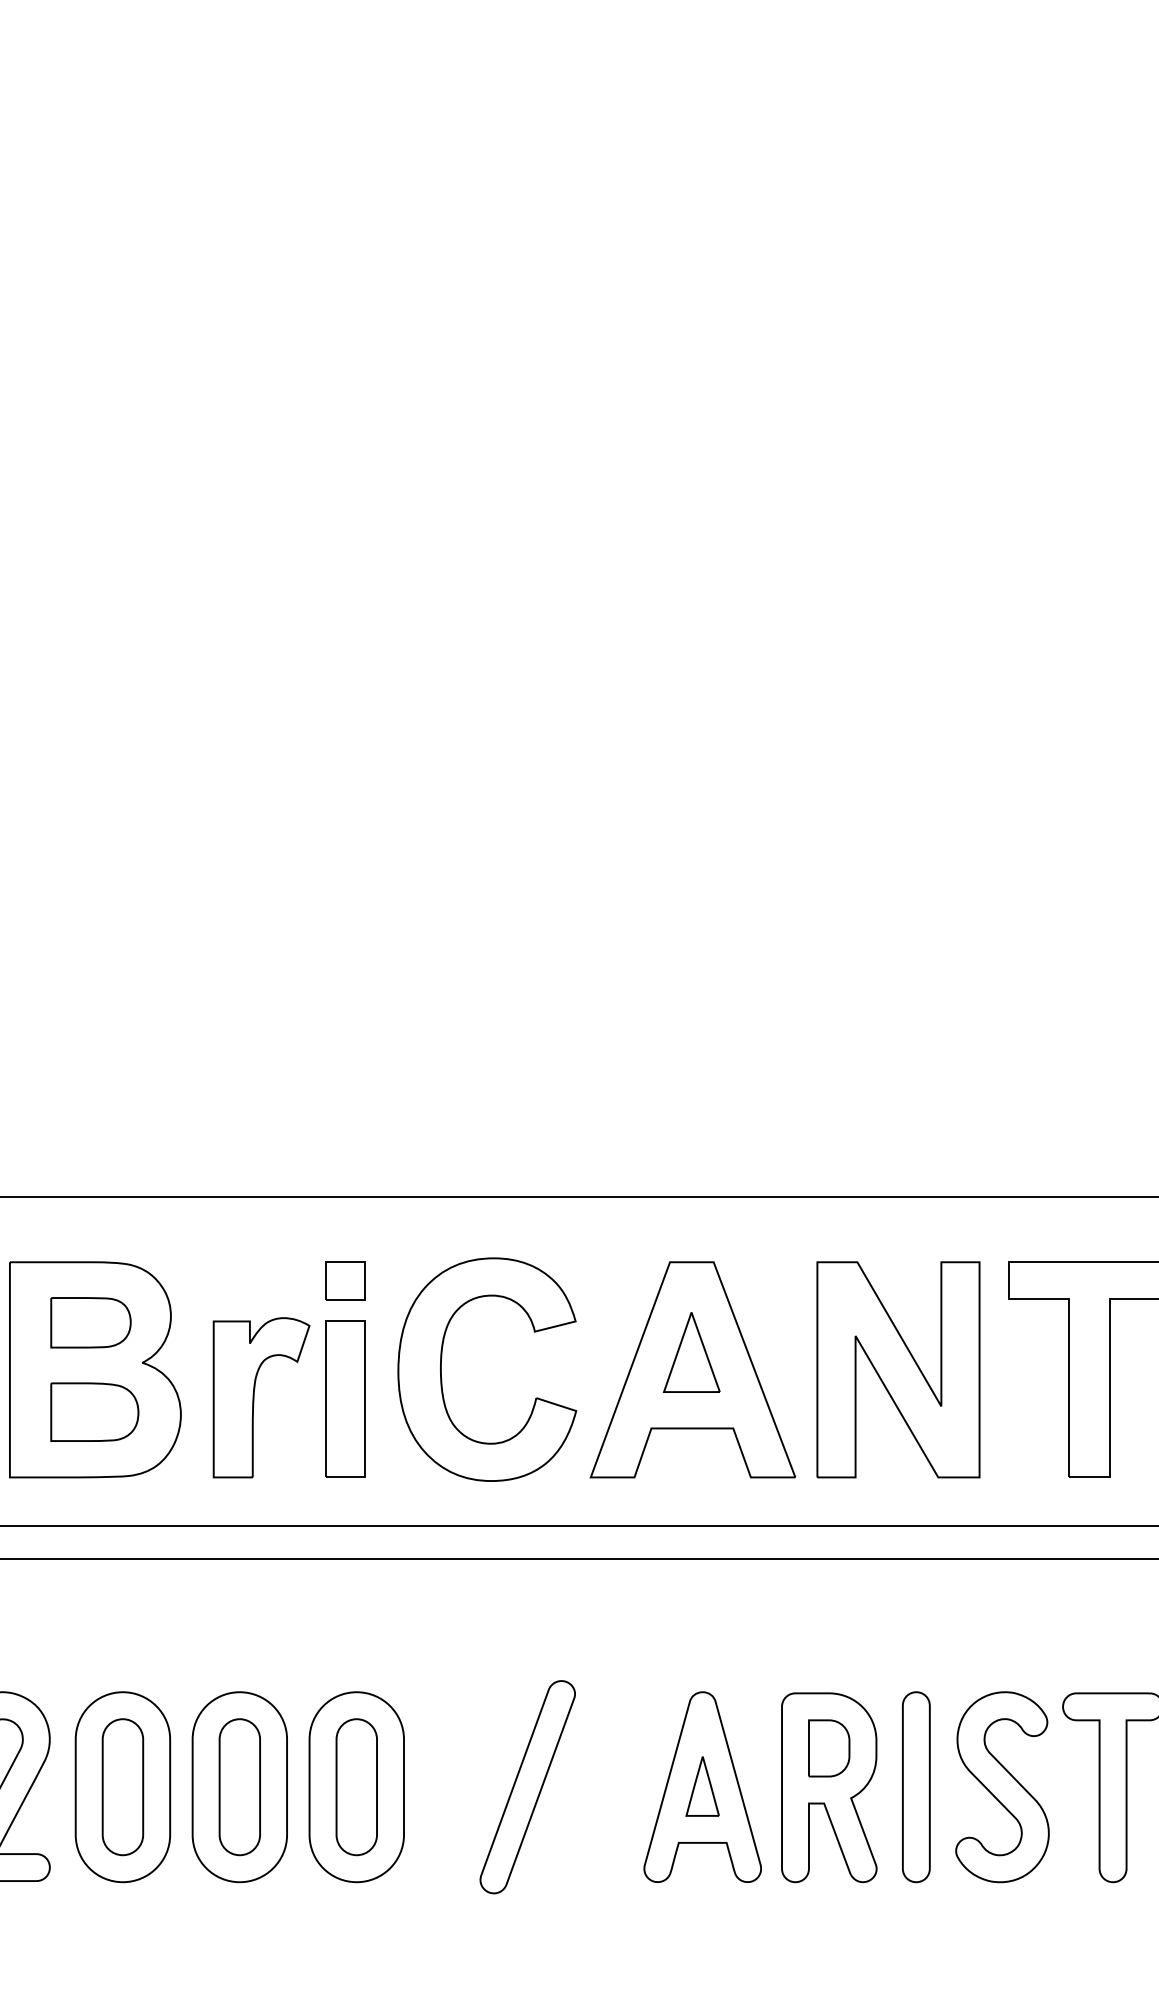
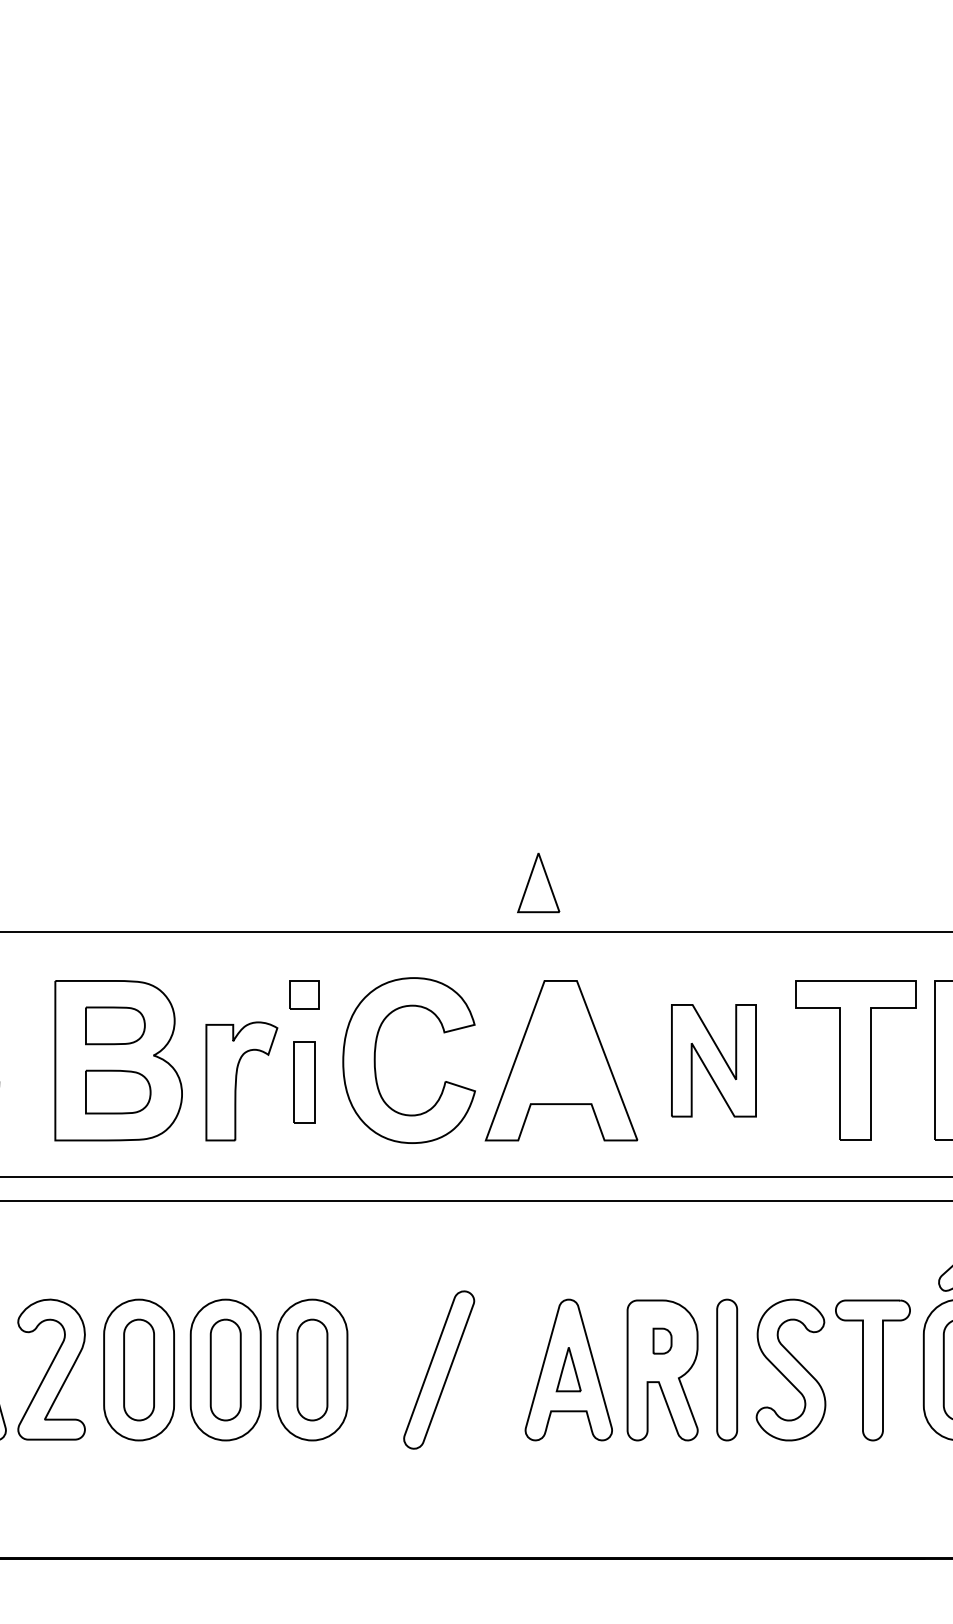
part: (691, 1352) -> (538, 882), moved
part: (897, 1369) -> (713, 1060), size x0.7
part: (346, 1399) -> (304, 1082), size x0.7
part: (829, 1747) -> (662, 1340), size x0.6

